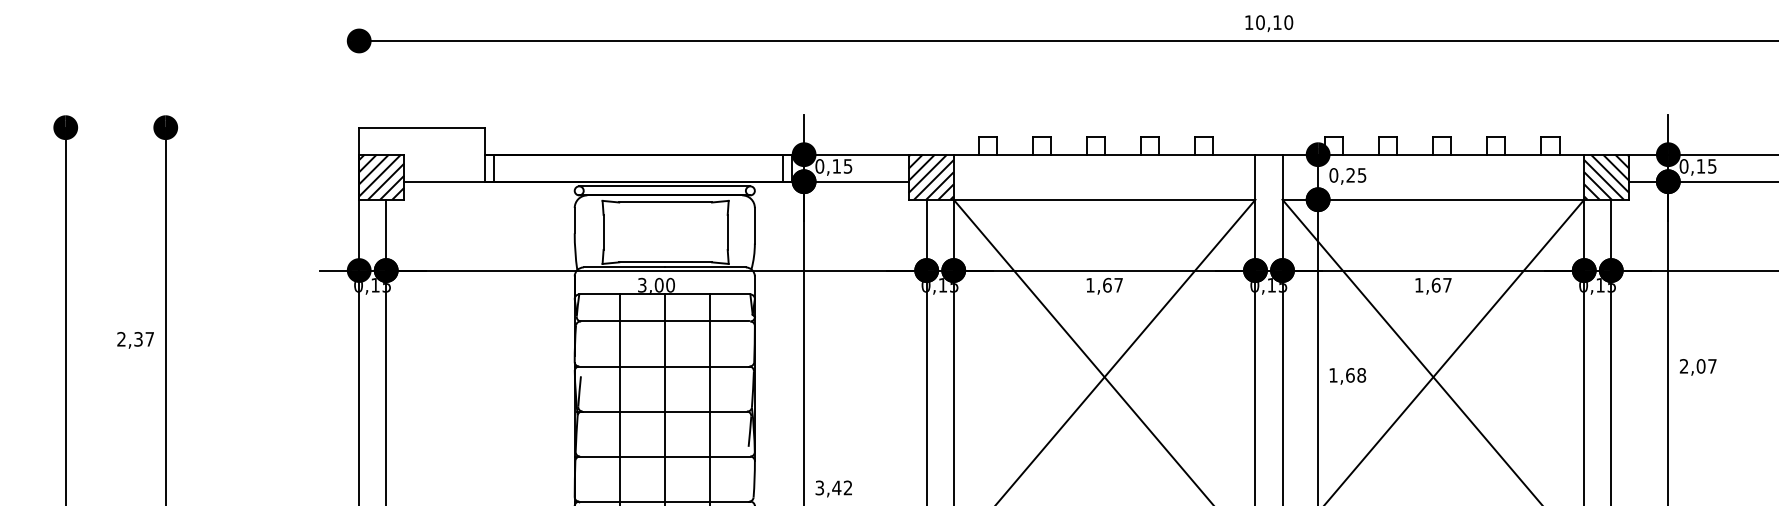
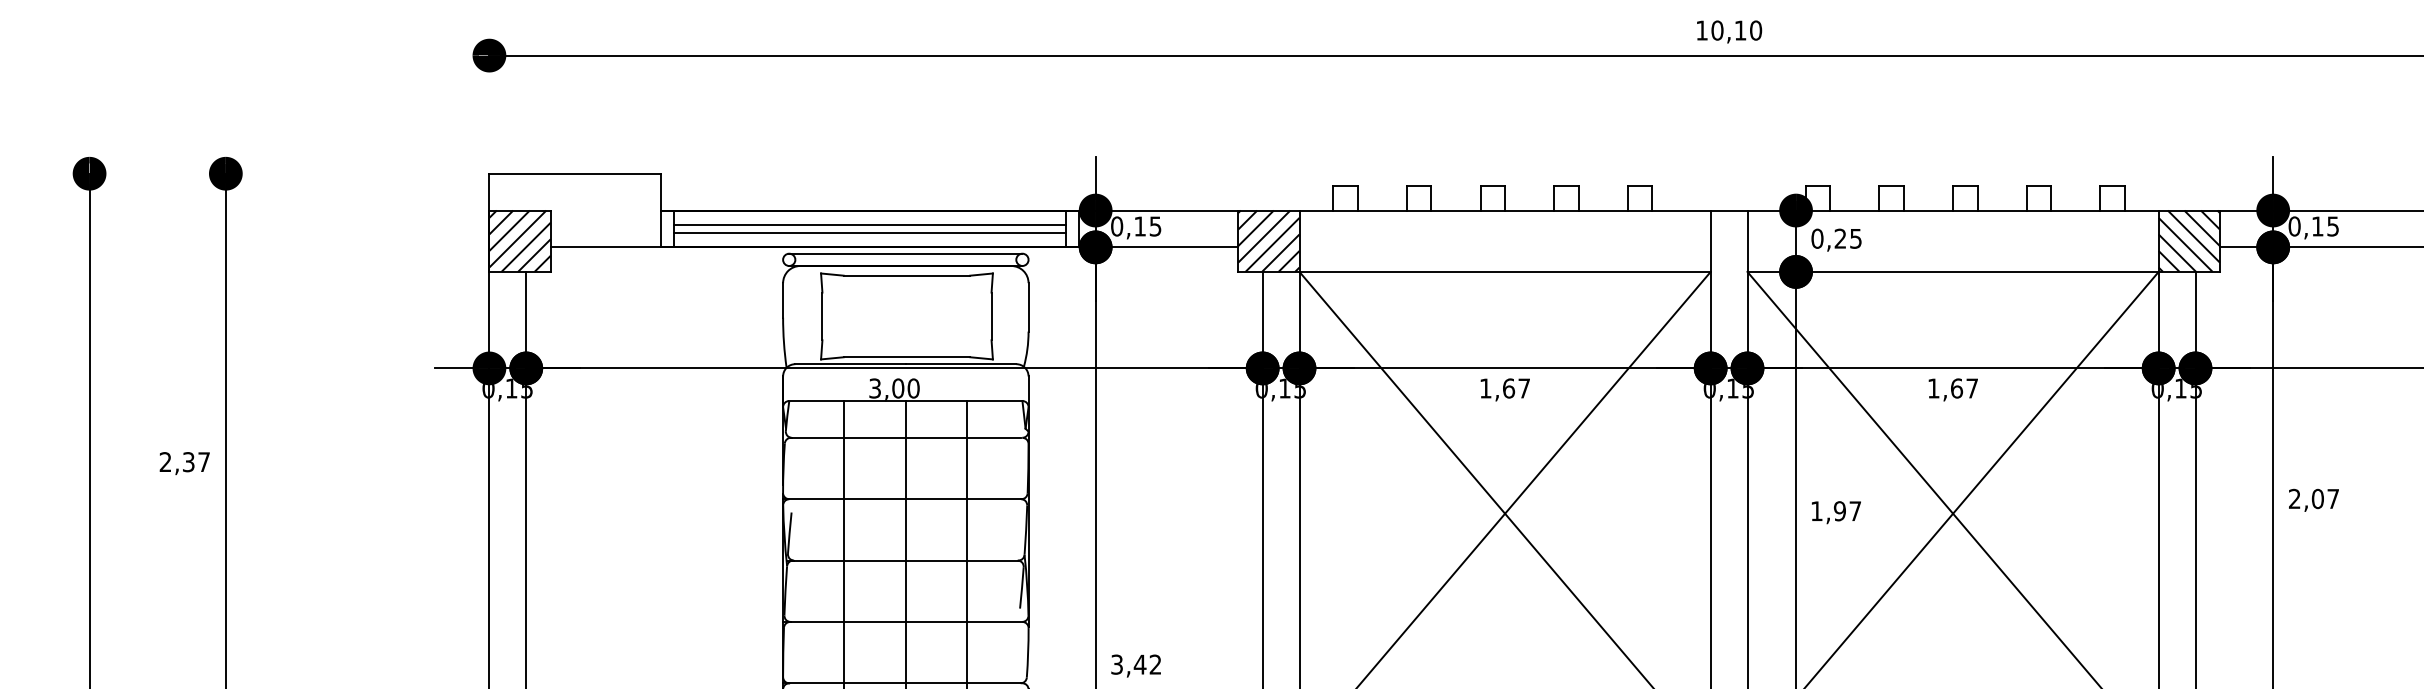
line: (638, 165) -> (869, 225), added
line: (638, 170) -> (869, 232), added
text: (1355, 375) -> (1847, 511), 1,68 -> 1,97

